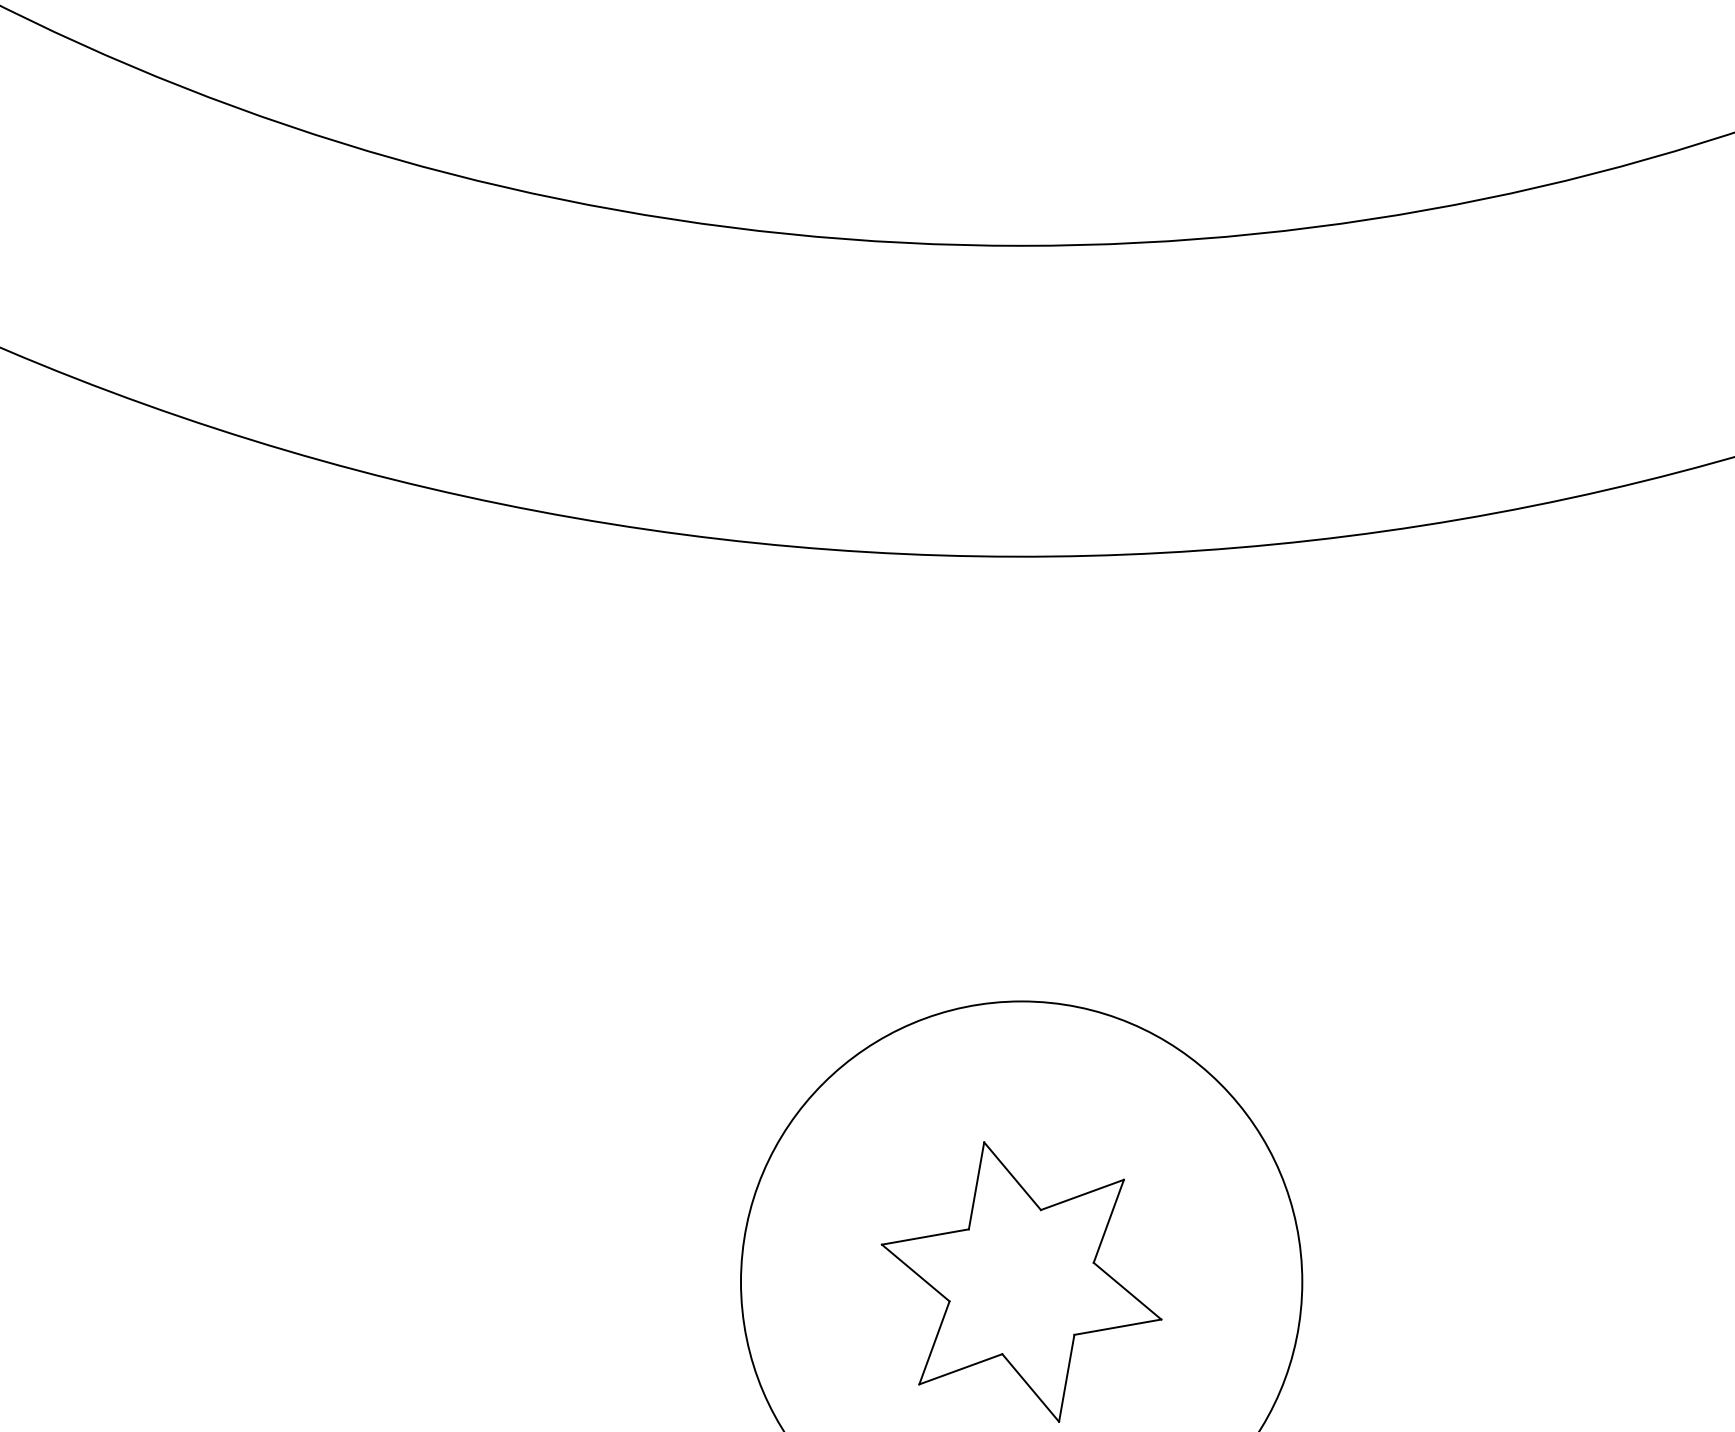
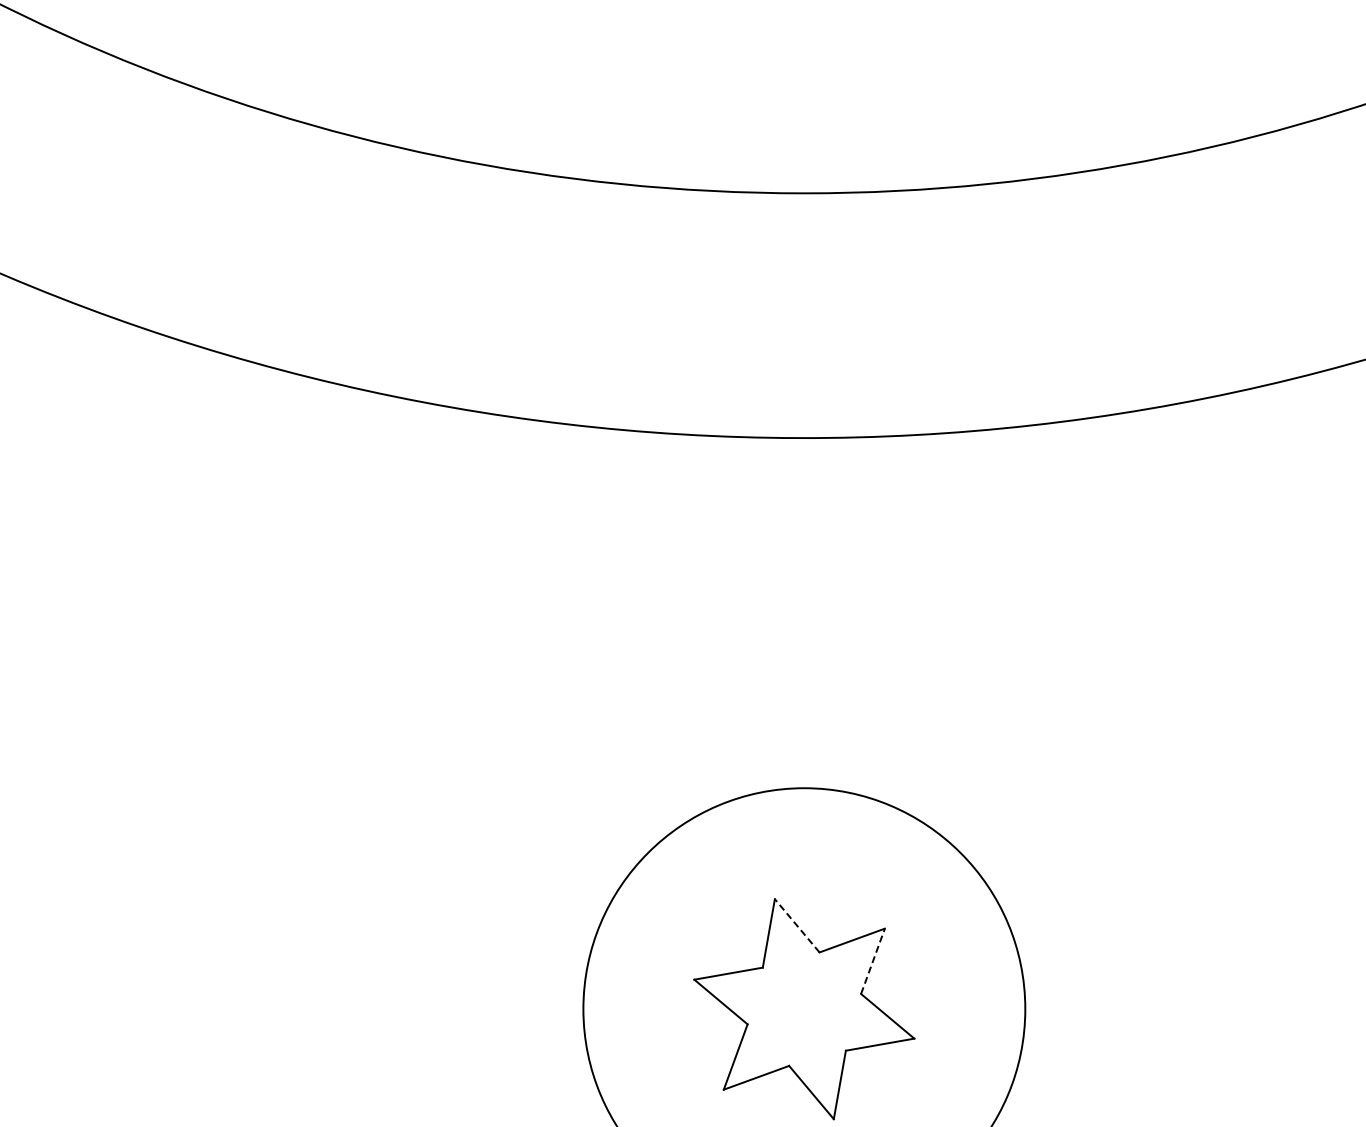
line: (1012, 1175) -> (797, 925), solid -> dashed
line: (1108, 1221) -> (872, 961), solid -> dashed

